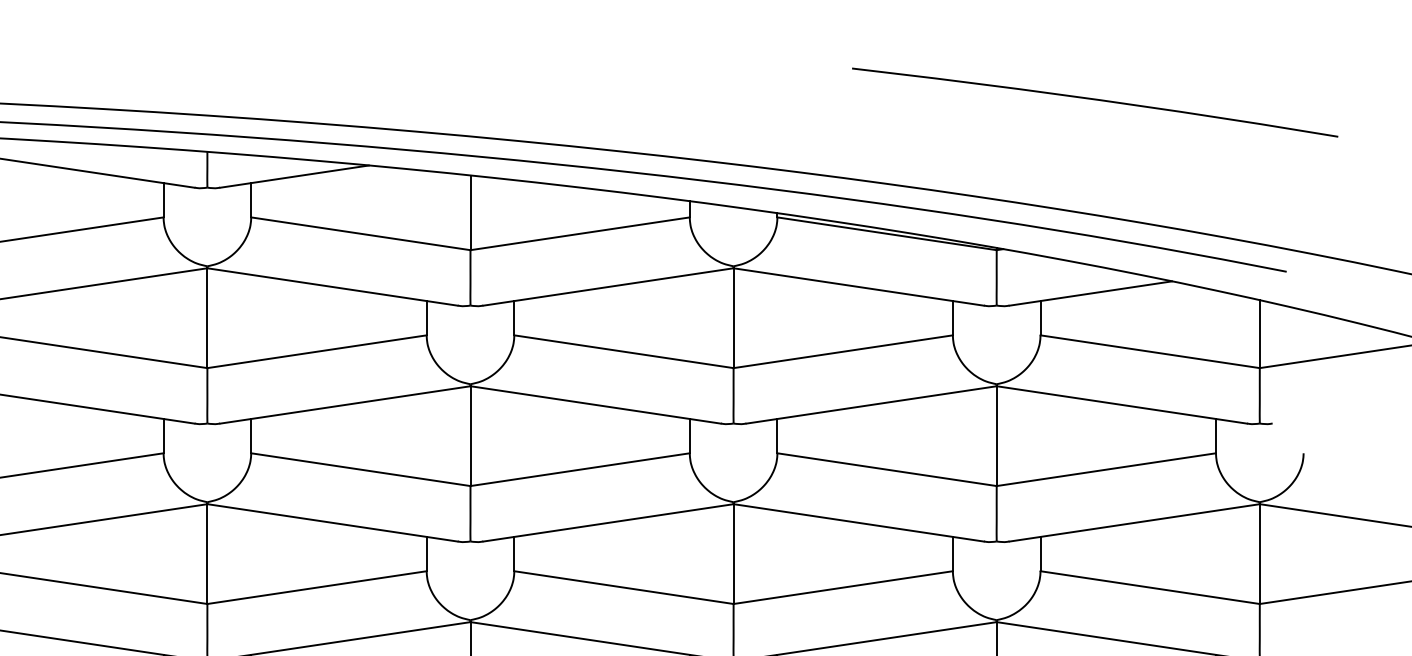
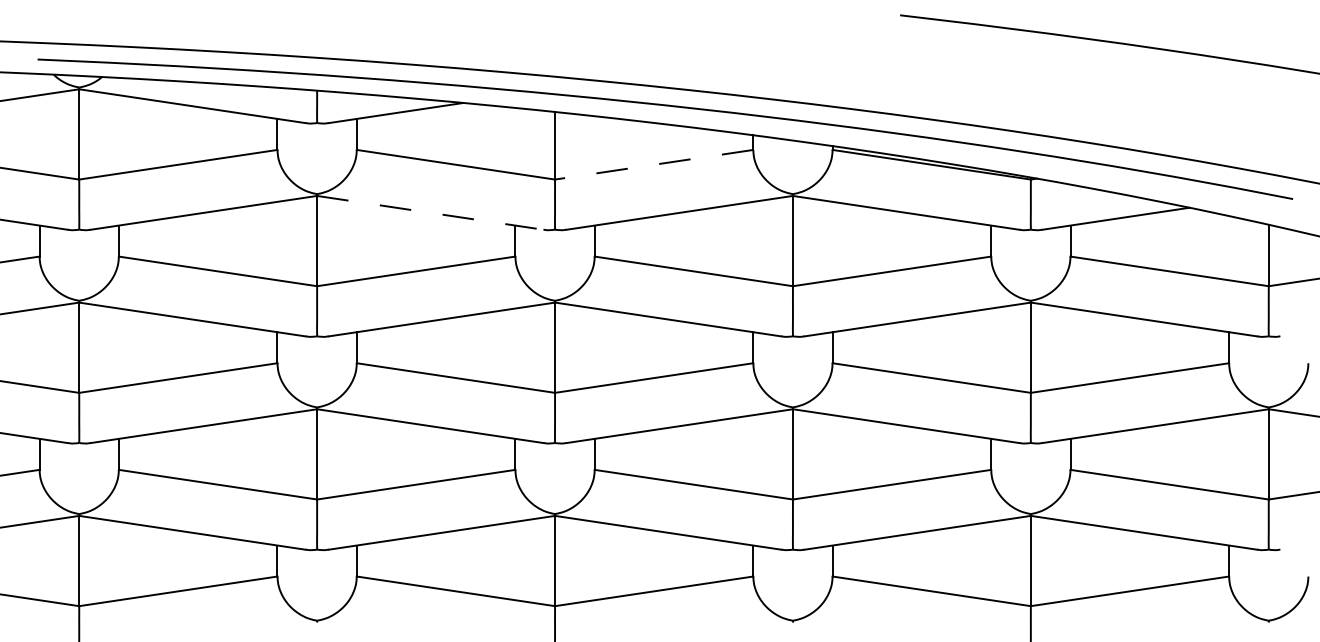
line: (579, 233) -> (653, 164), solid -> dashed
line: (332, 286) -> (430, 212), solid -> dashed

